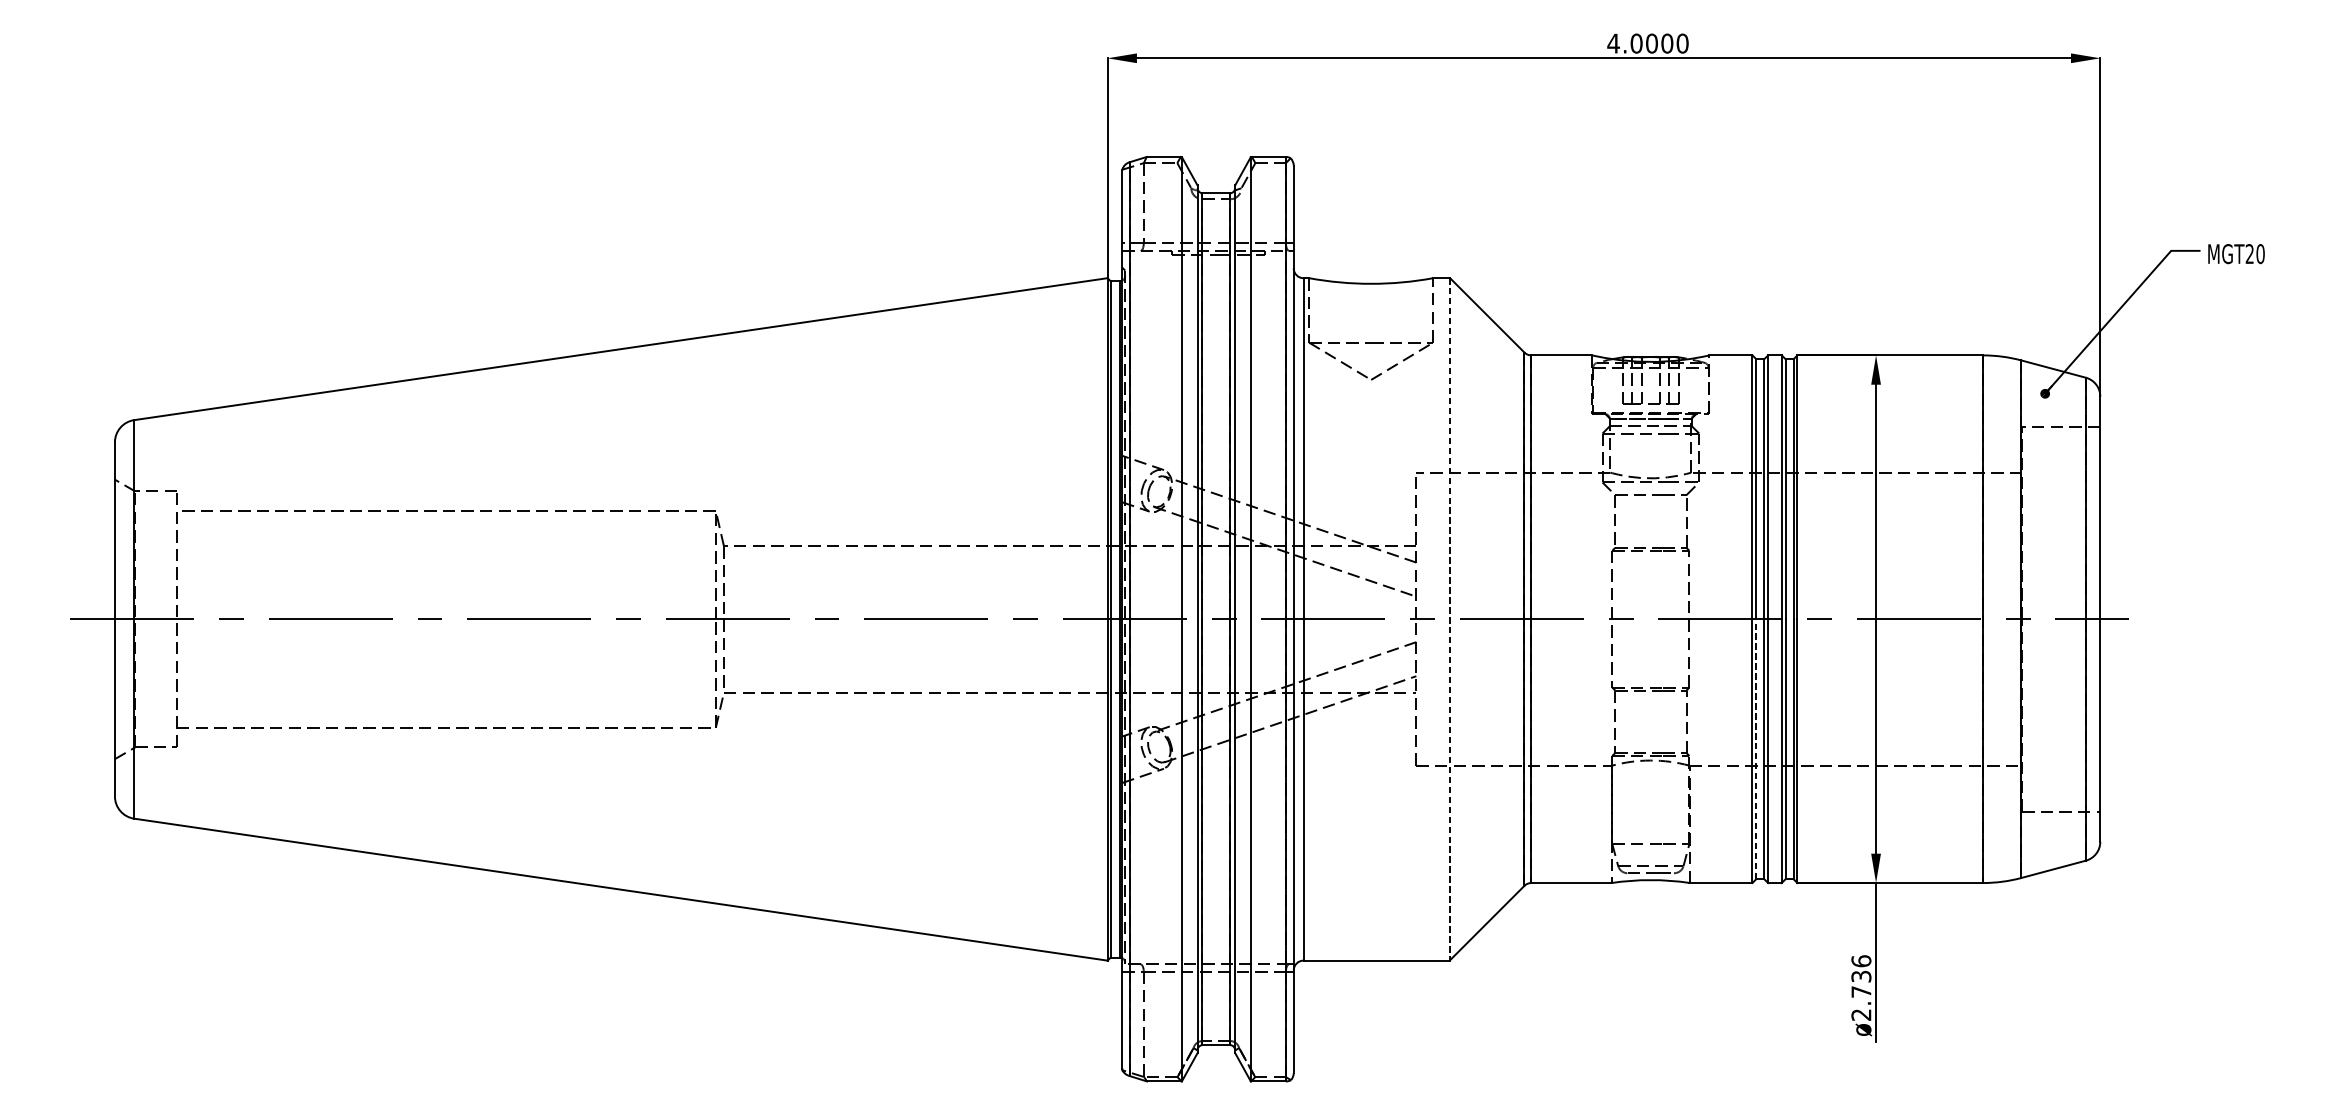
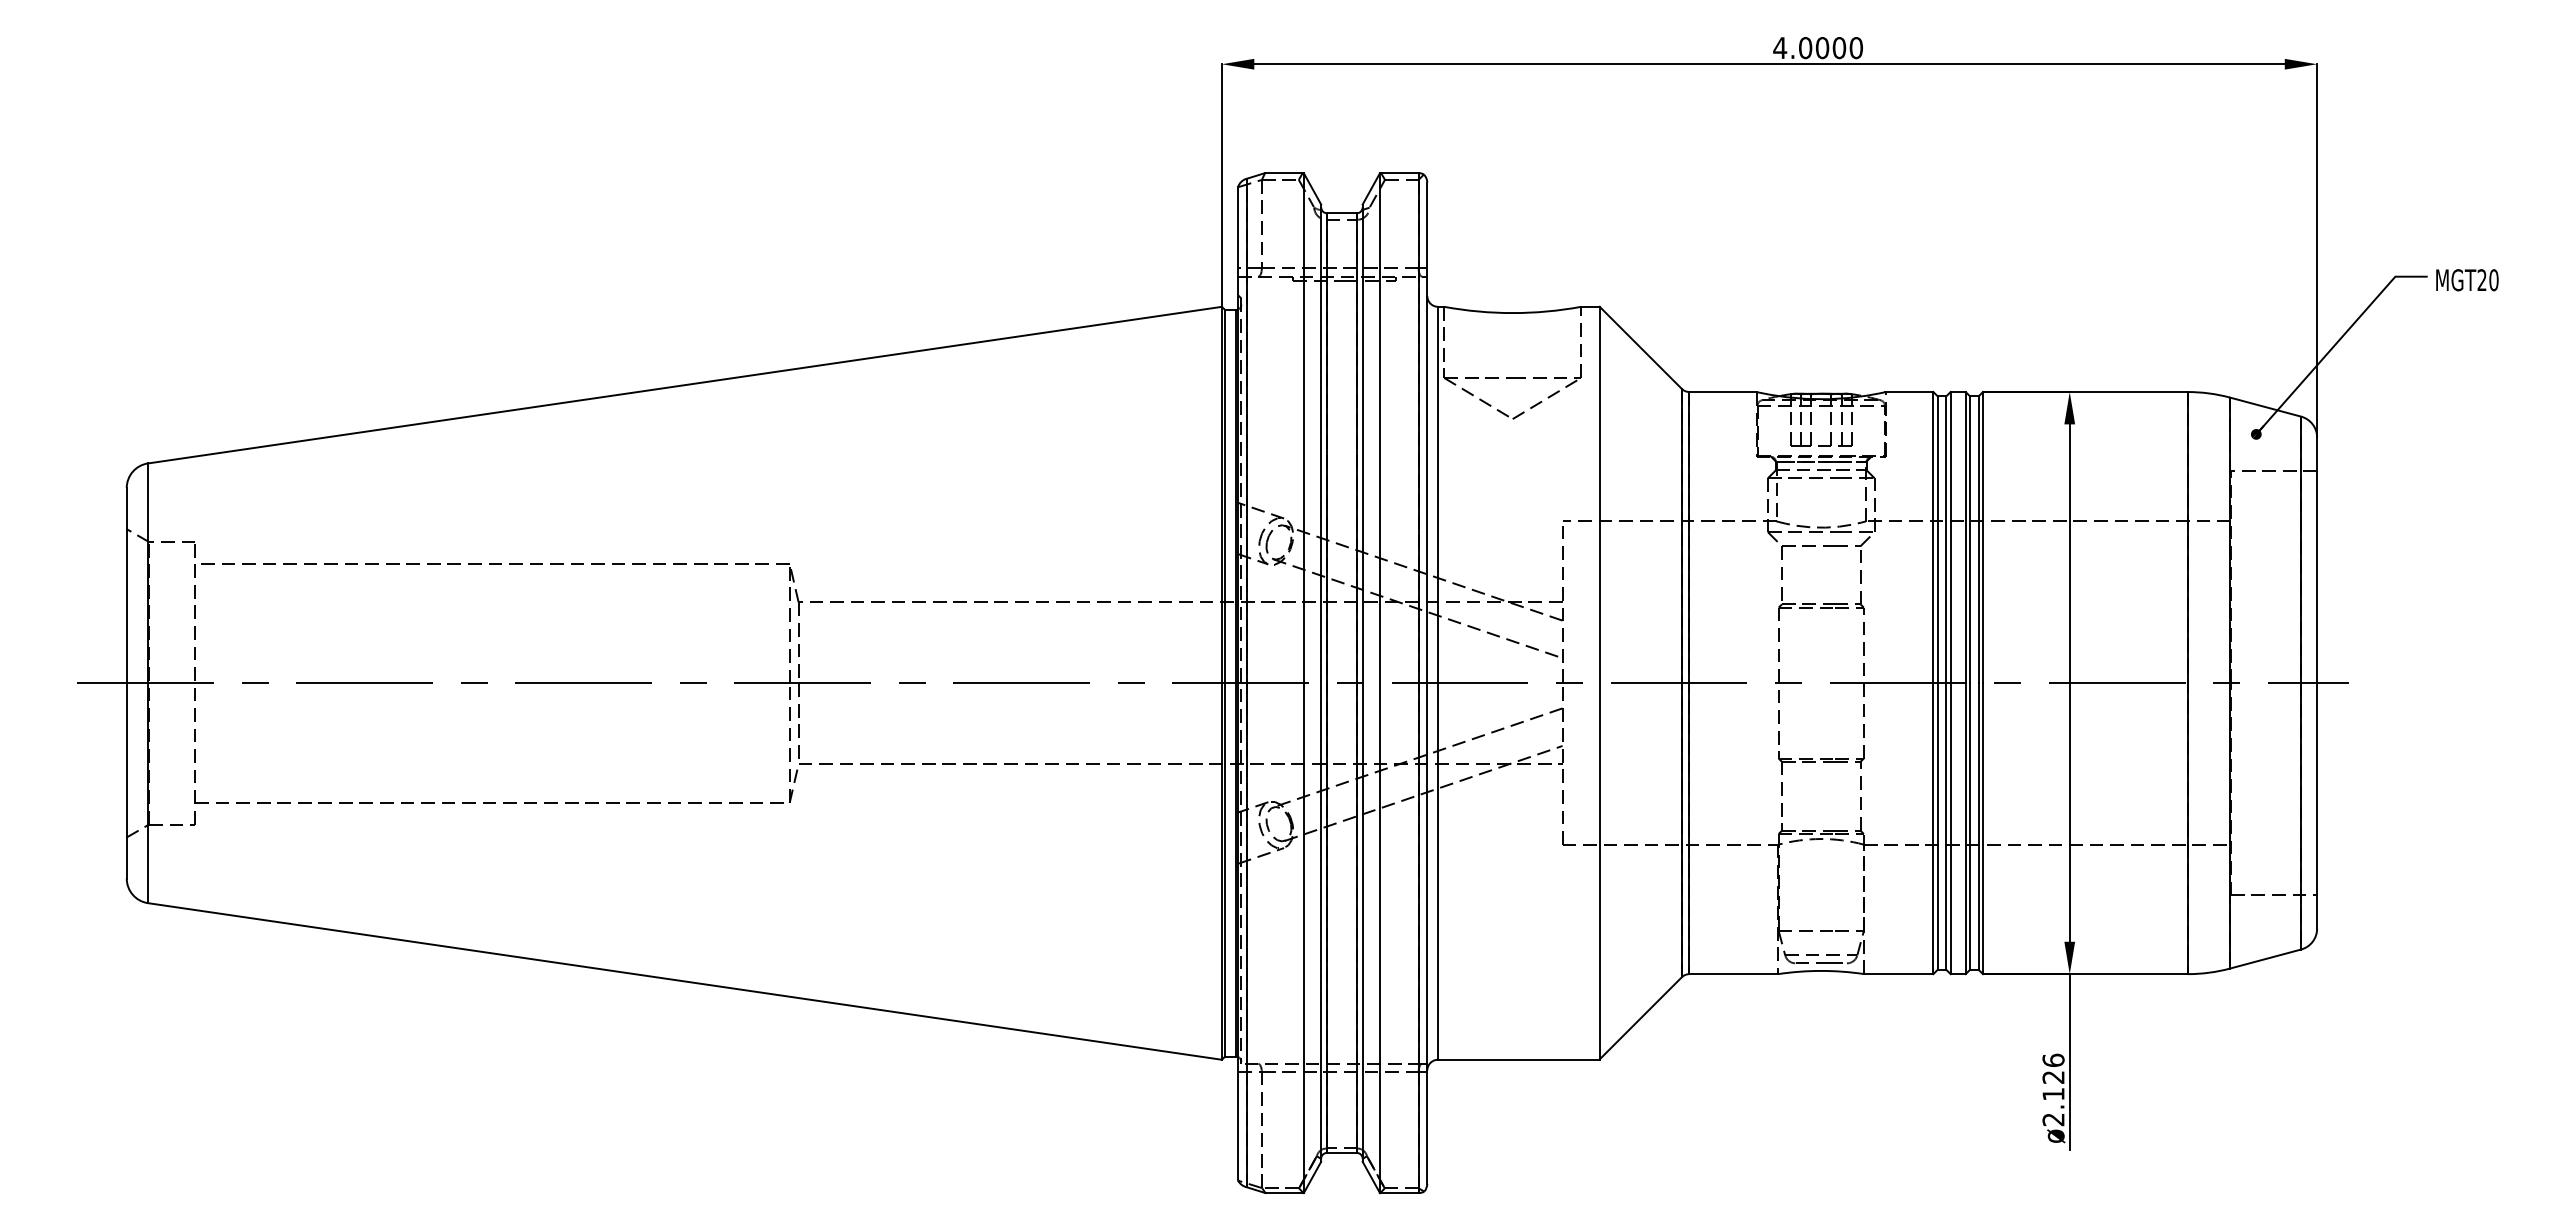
line: (1449, 619) -> (1599, 683), dashed -> solid
line: (1756, 748) -> (1937, 825), dashed -> solid
text: (1861, 983) -> (2053, 1085), ø2.736 -> ø2.126

